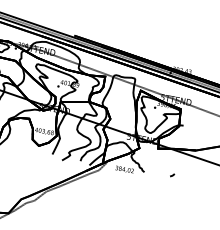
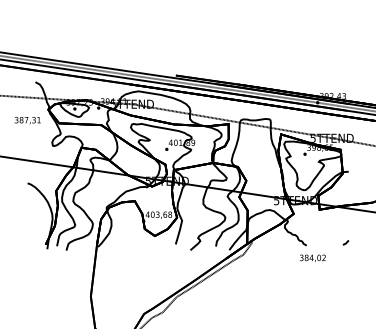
text: (124, 169) -> (312, 257), moved

